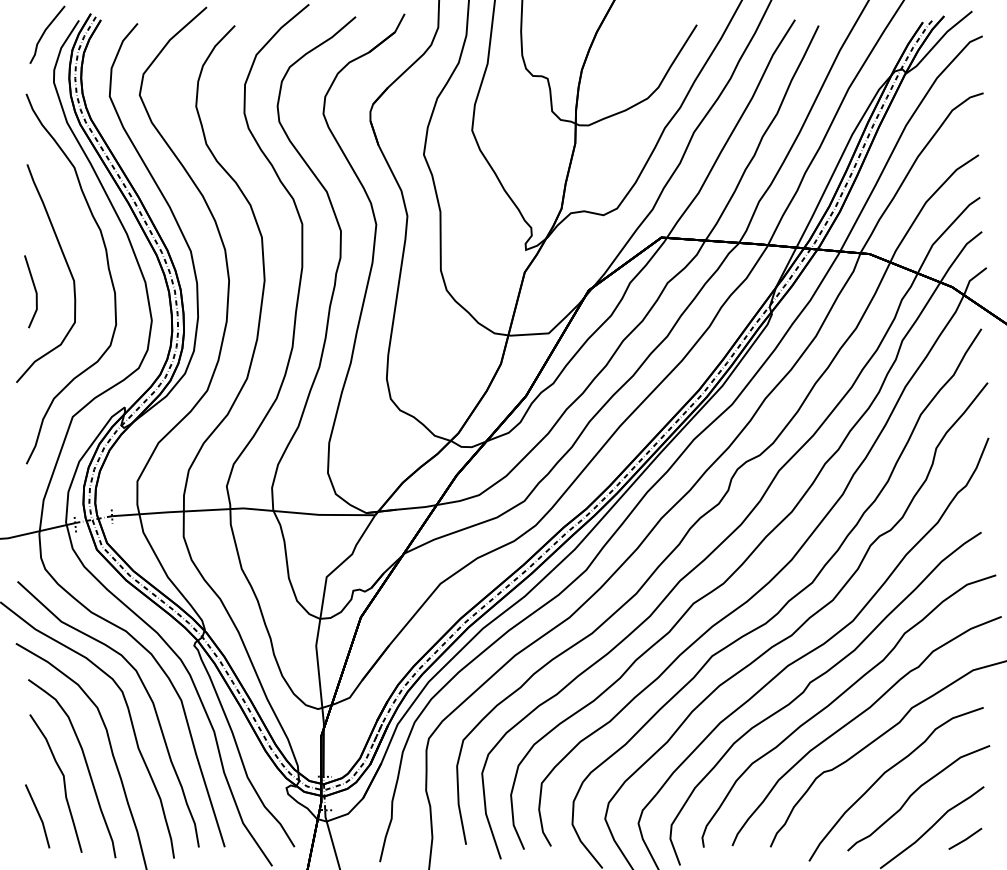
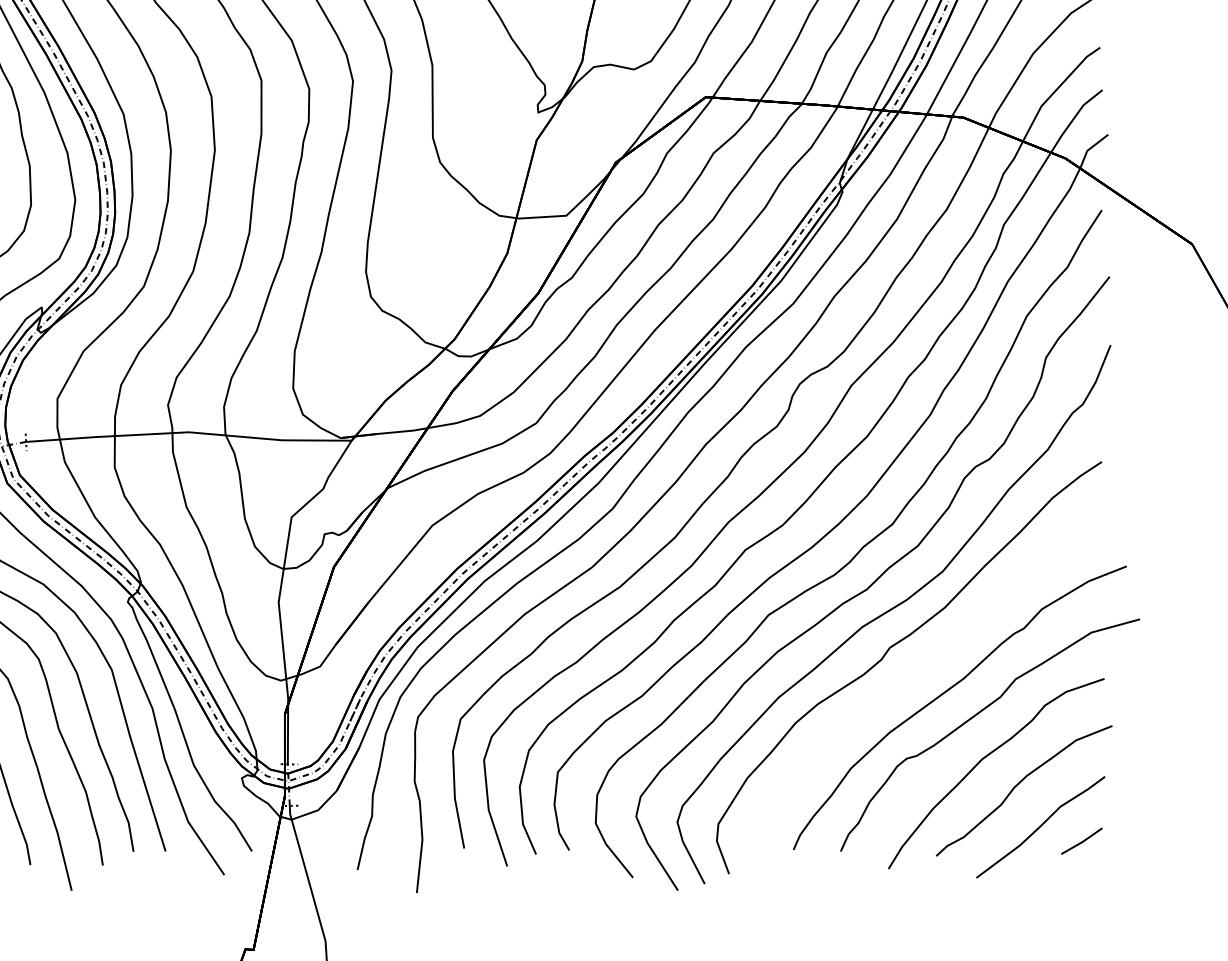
curve: (837, 699) -> (923, 668), removed

